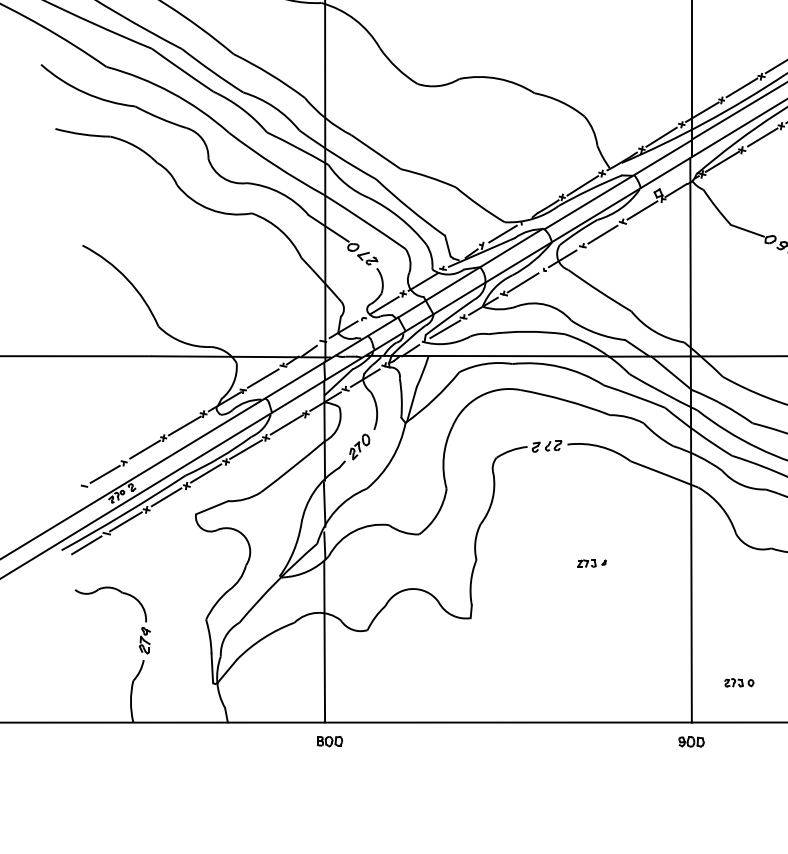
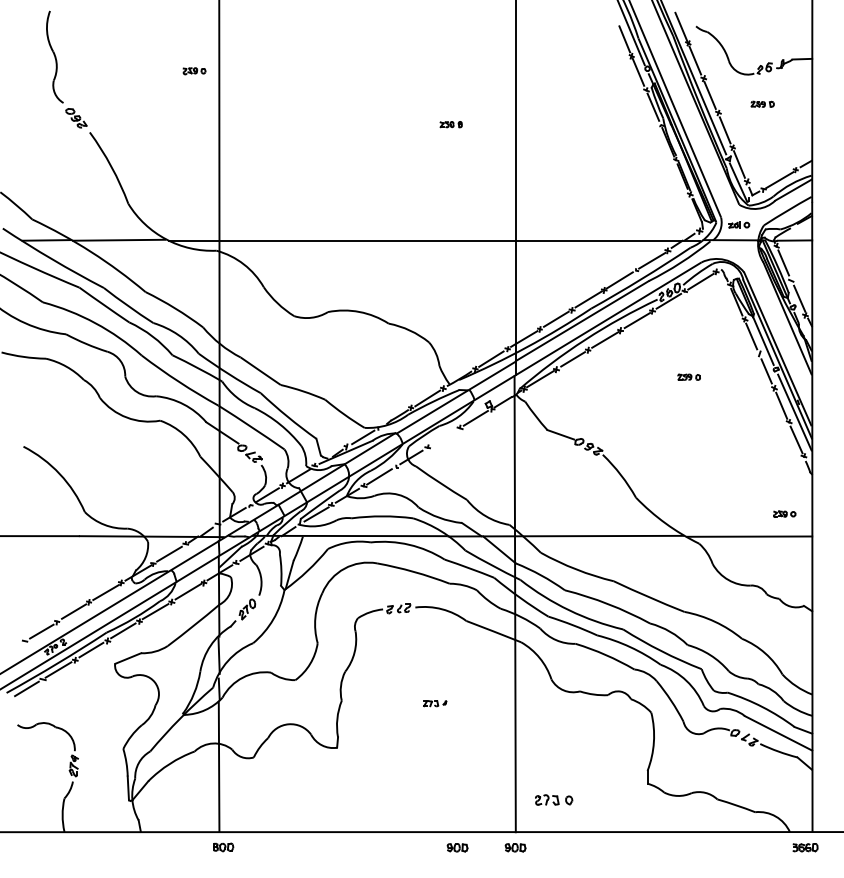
line: (602, 234) -> (443, 437), removed
part: (739, 682) -> (554, 799), size x1.6
part: (619, 741) -> (457, 847), added

